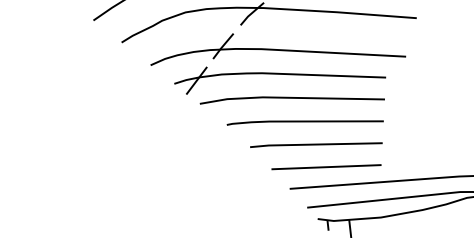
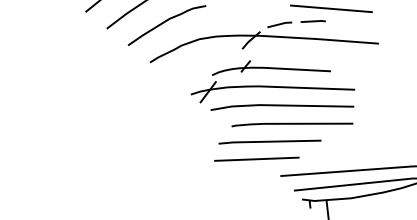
part: (278, 48) -> (271, 67), size x0.6
line: (315, 144) -> (269, 141), moved
line: (326, 166) -> (256, 158), moved

